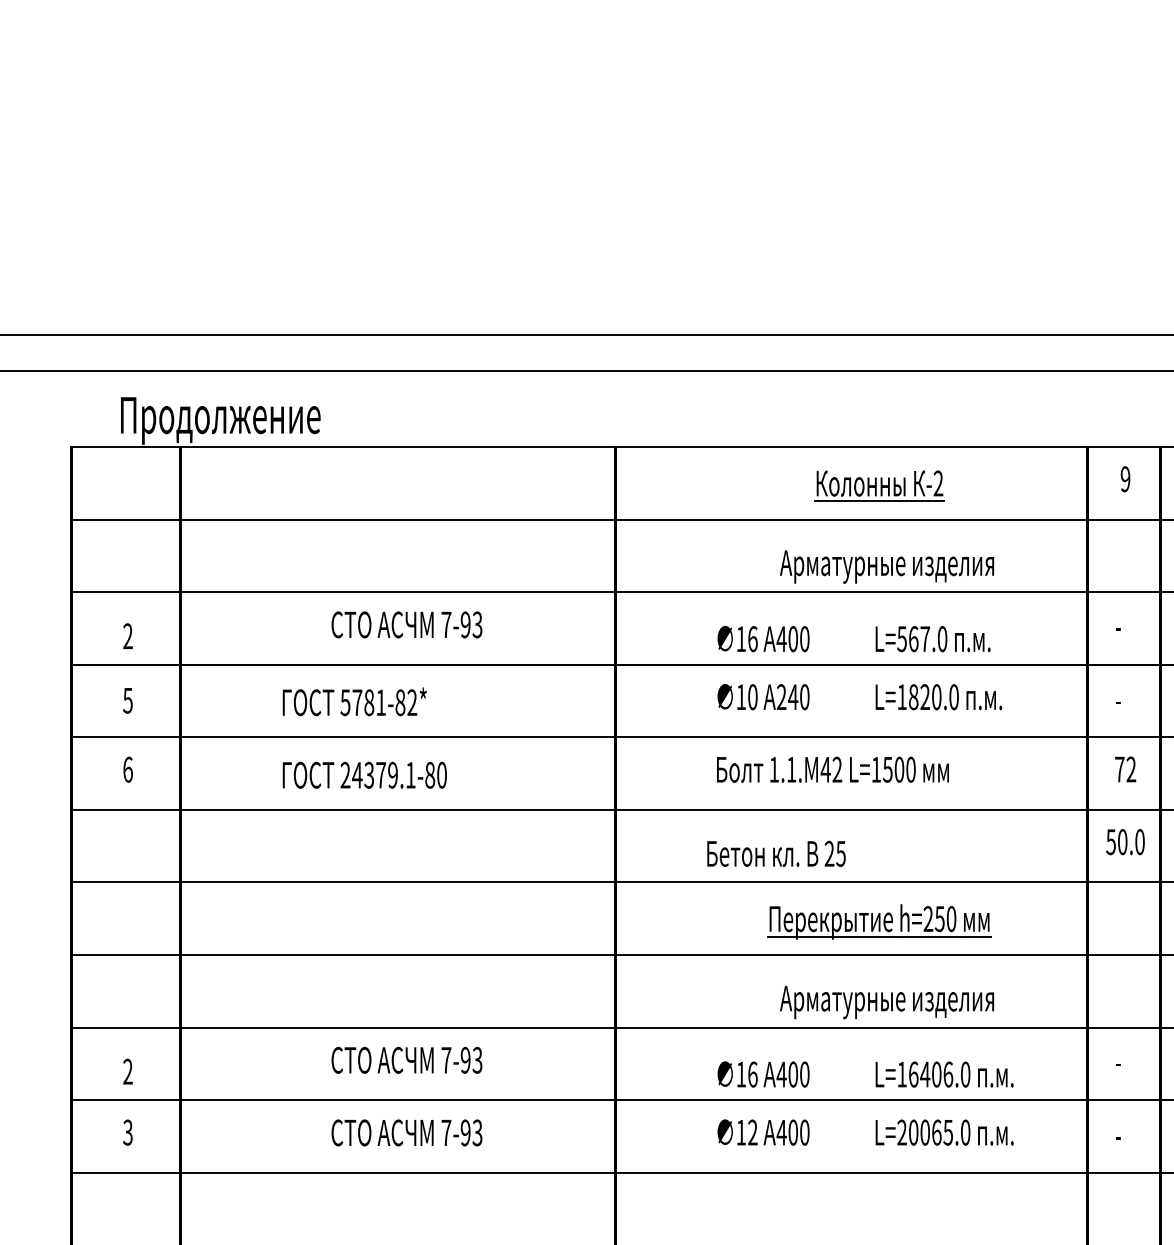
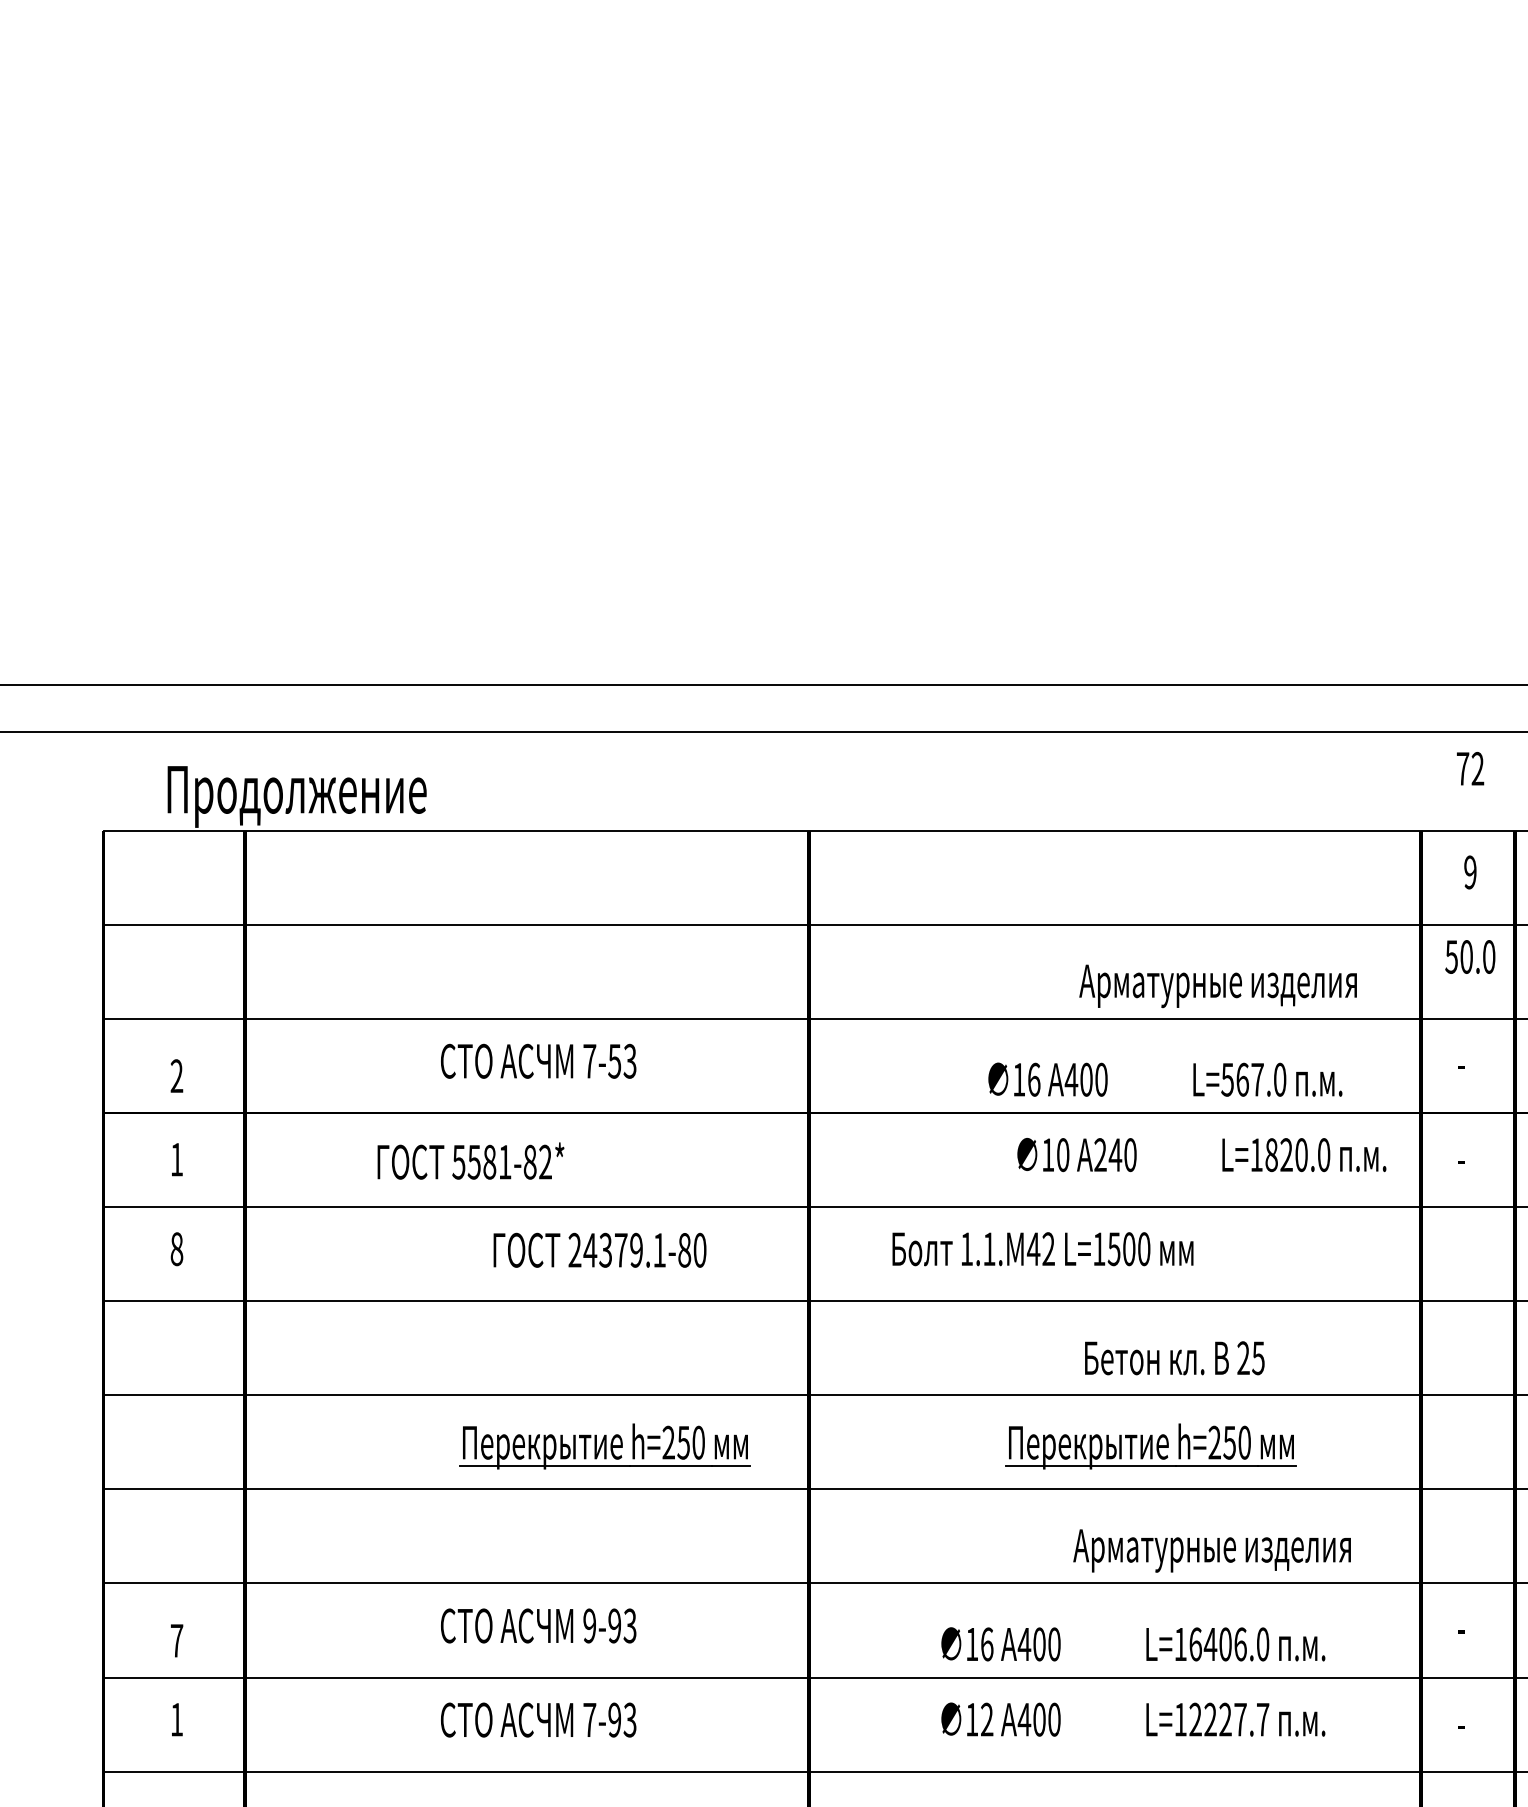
part: (878, 486) -> (1150, 881), removed
text: (886, 567) -> (1217, 986), moved
text: (465, 624) -> (614, 1060), 7-93 -> 7-53
text: (854, 638) -> (1165, 1079), moved
text: (859, 697) -> (1201, 1155), moved
text: (127, 700) -> (176, 1159), 5 -> 1
text: (356, 702) -> (473, 1162), 5781-82* -> 5581-82*
text: (1125, 769) -> (1470, 768), moved
text: (127, 770) -> (176, 1249), 6 -> 8
text: (832, 770) -> (1042, 1249), moved
text: (364, 774) -> (599, 1249), moved
text: (1125, 841) -> (1470, 956), moved
text: (776, 854) -> (1174, 1358), moved
part: (457, 921) -> (604, 1446), added
text: (886, 1002) -> (1211, 1550), moved
text: (446, 1059) -> (589, 1625), 7-93 -> 9-93
text: (127, 1071) -> (176, 1640), 2 -> 7
text: (127, 1132) -> (176, 1719), 3 -> 1
text: (933, 1132) -> (1221, 1719), 400^IL=20065.0 -> 400^IL=12227.7

